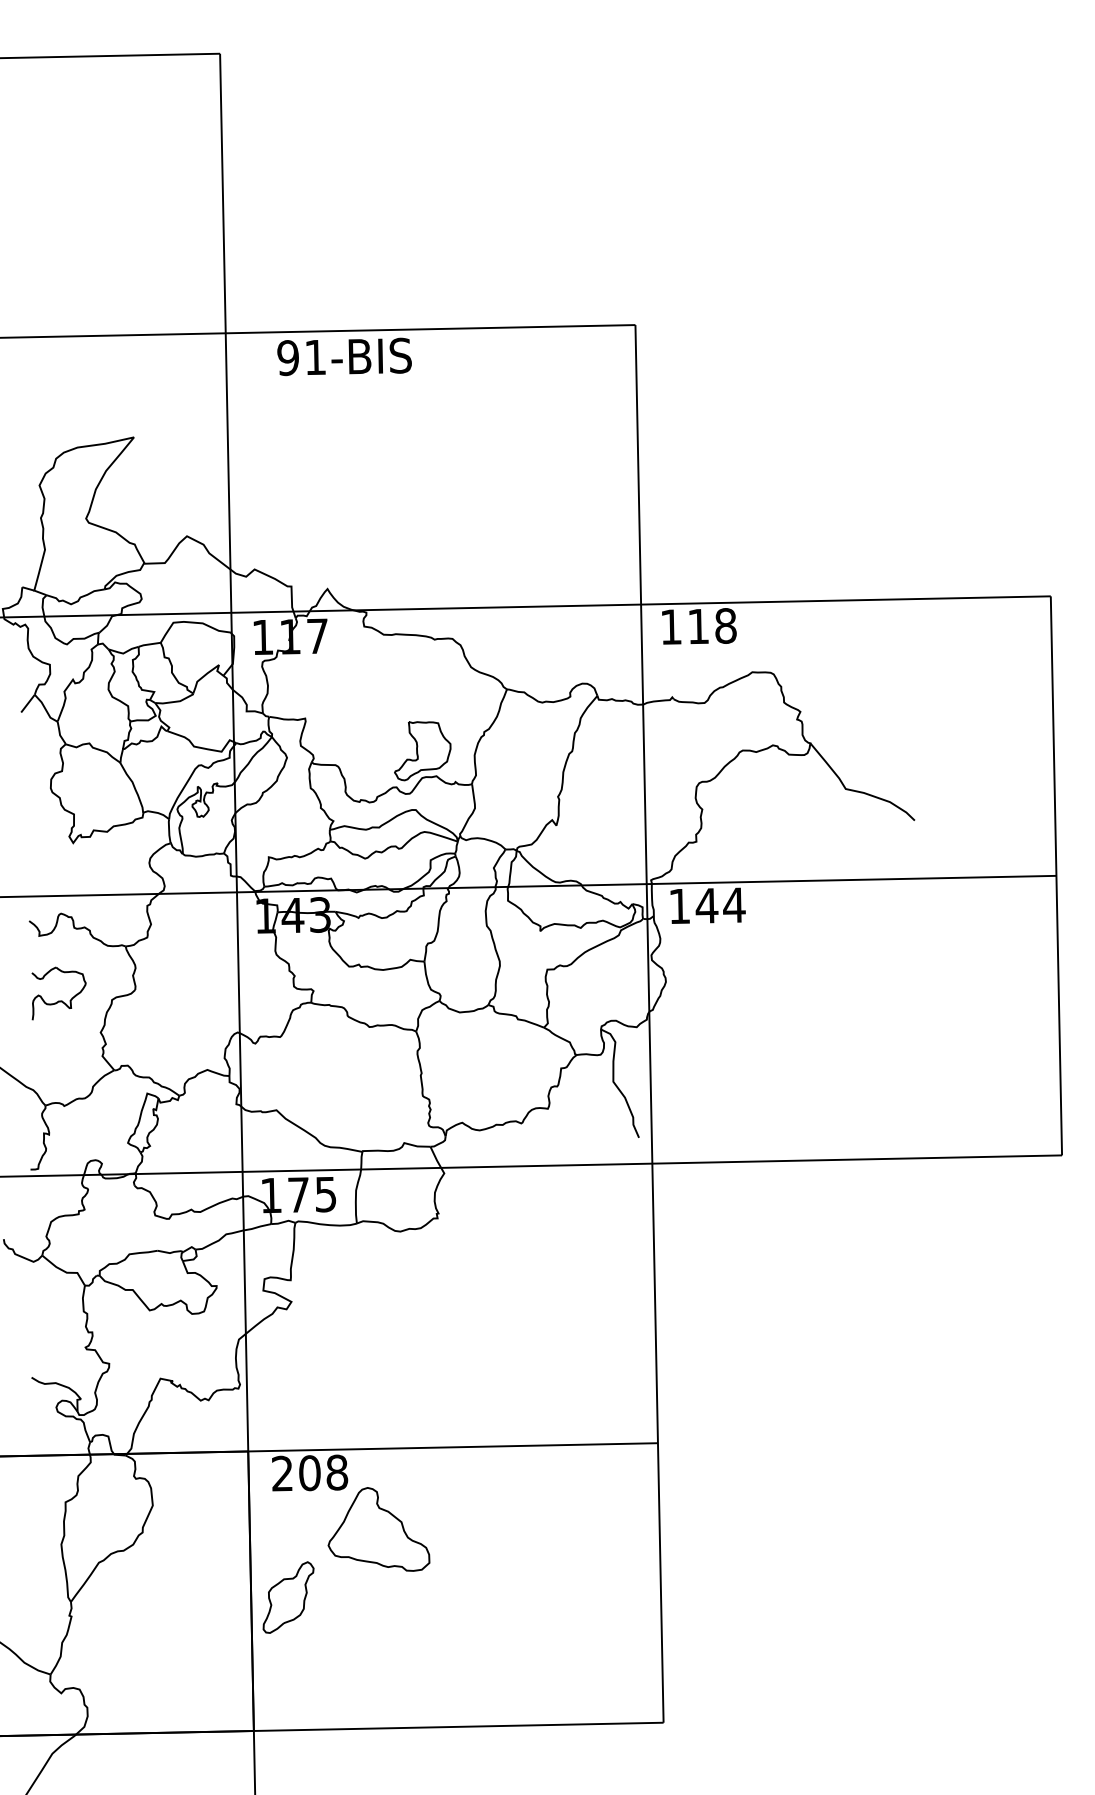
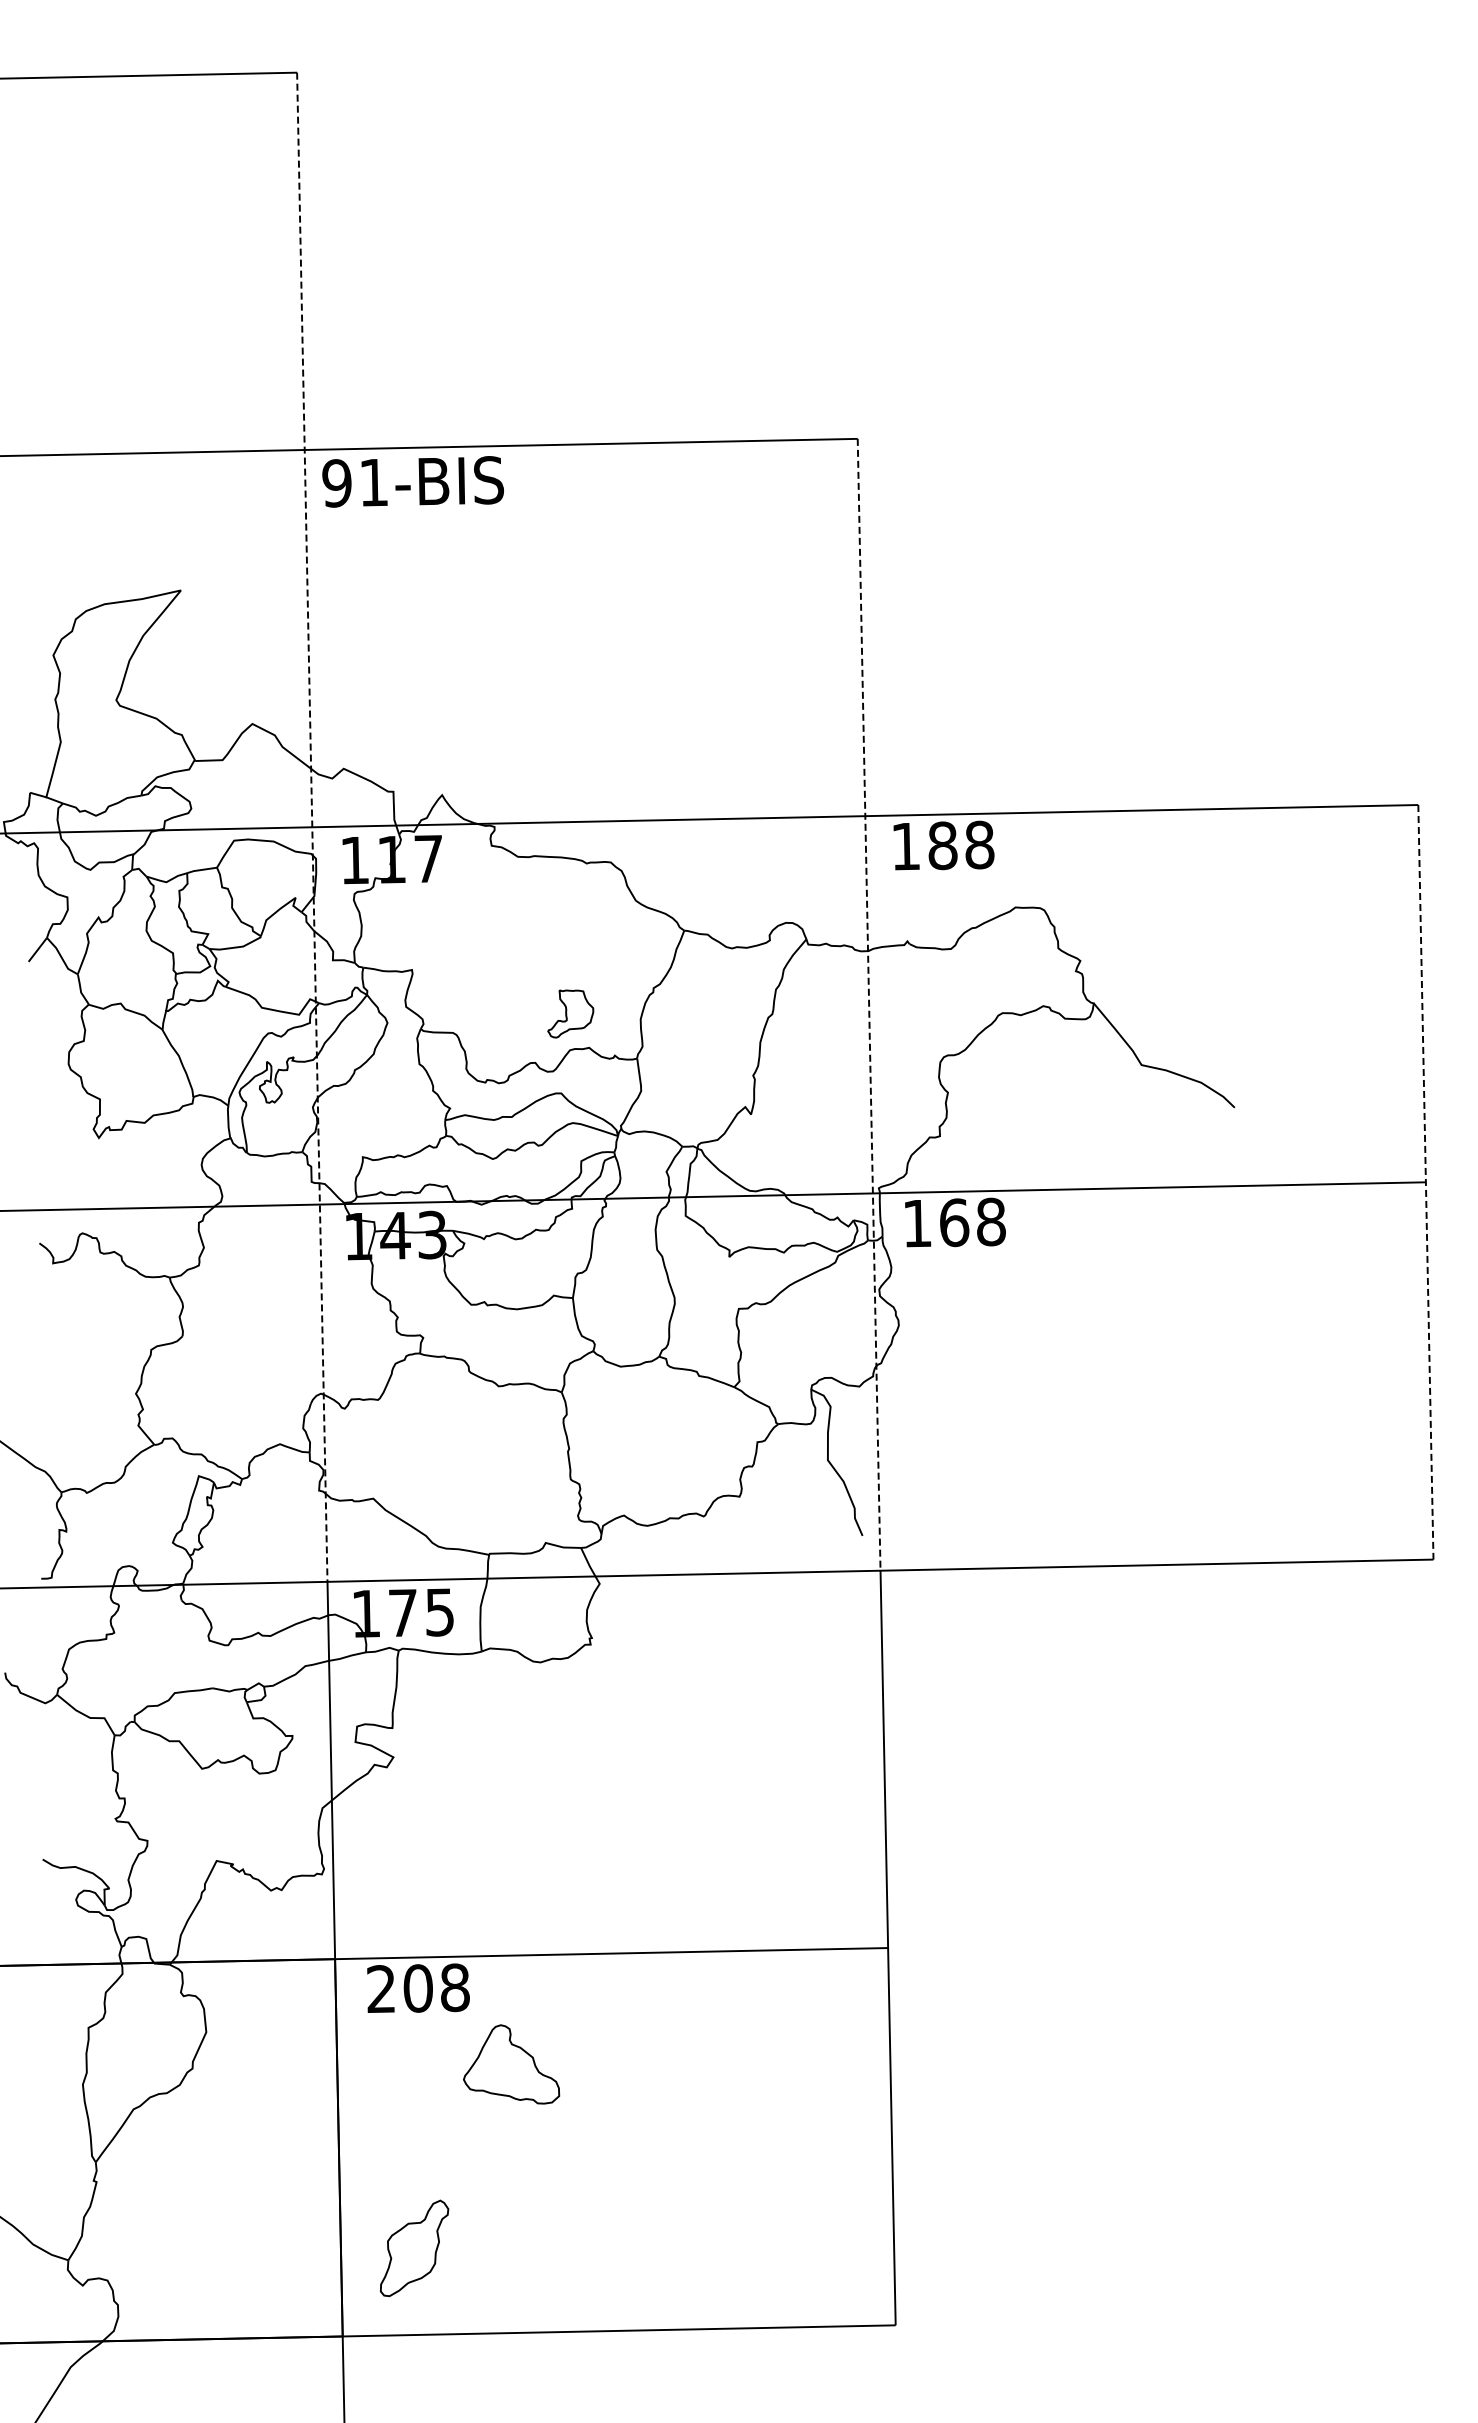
text: (344, 356) -> (412, 481), moved
line: (231, 612) -> (312, 827), solid -> dashed
text: (698, 626) -> (942, 845), 118 -> 188
line: (644, 744) -> (869, 1005), solid -> dashed
part: (422, 750) -> (570, 1013), size x0.6
line: (1056, 876) -> (1425, 1182), solid -> dashed
text: (720, 905) -> (972, 1222), 144 -> 168
part: (60, 1000) -> (81, 1350), removed
part: (378, 1529) -> (511, 2064), size x0.7
part: (288, 1597) -> (414, 2248), moved

